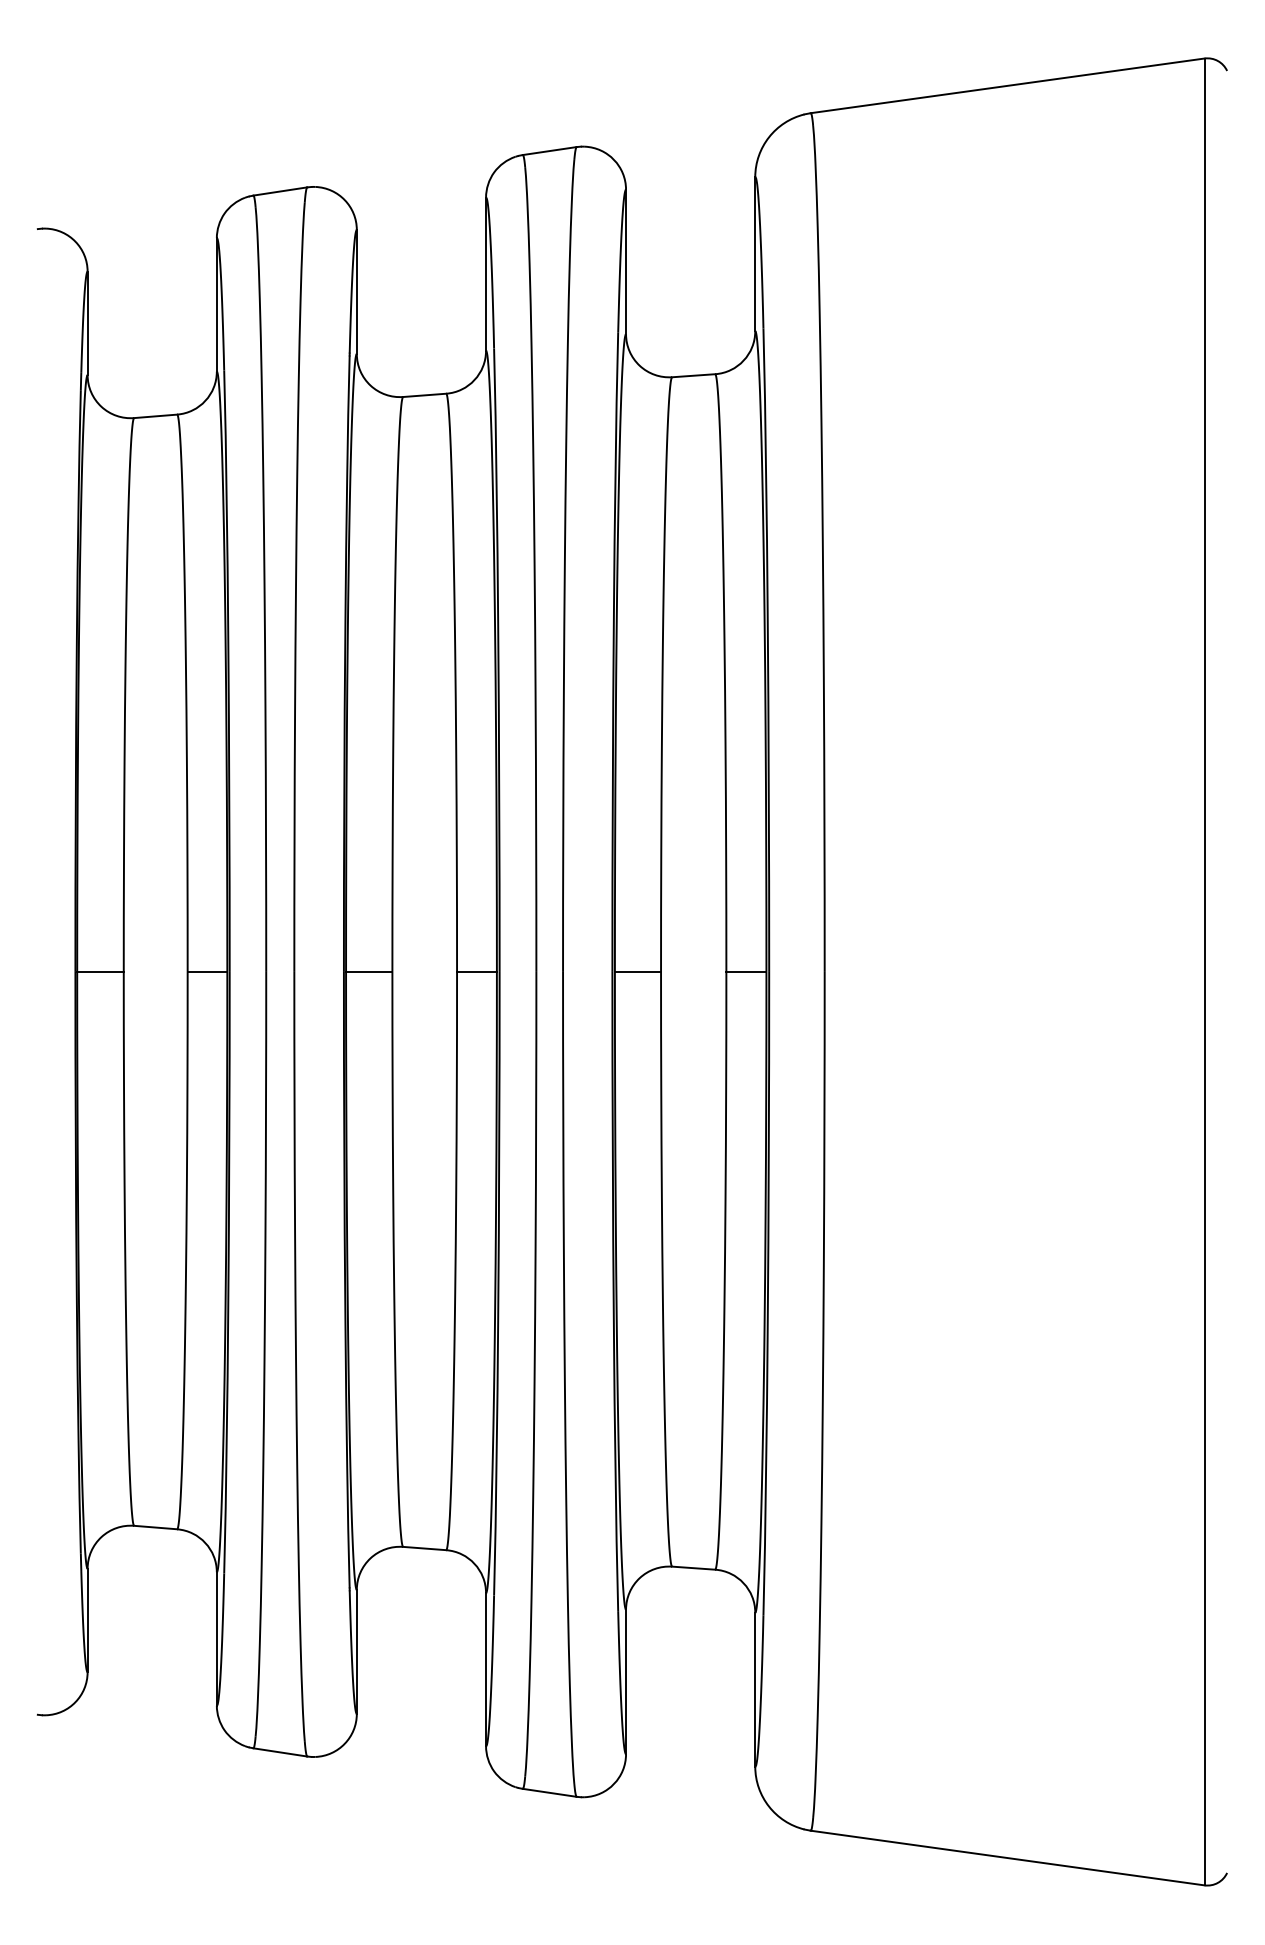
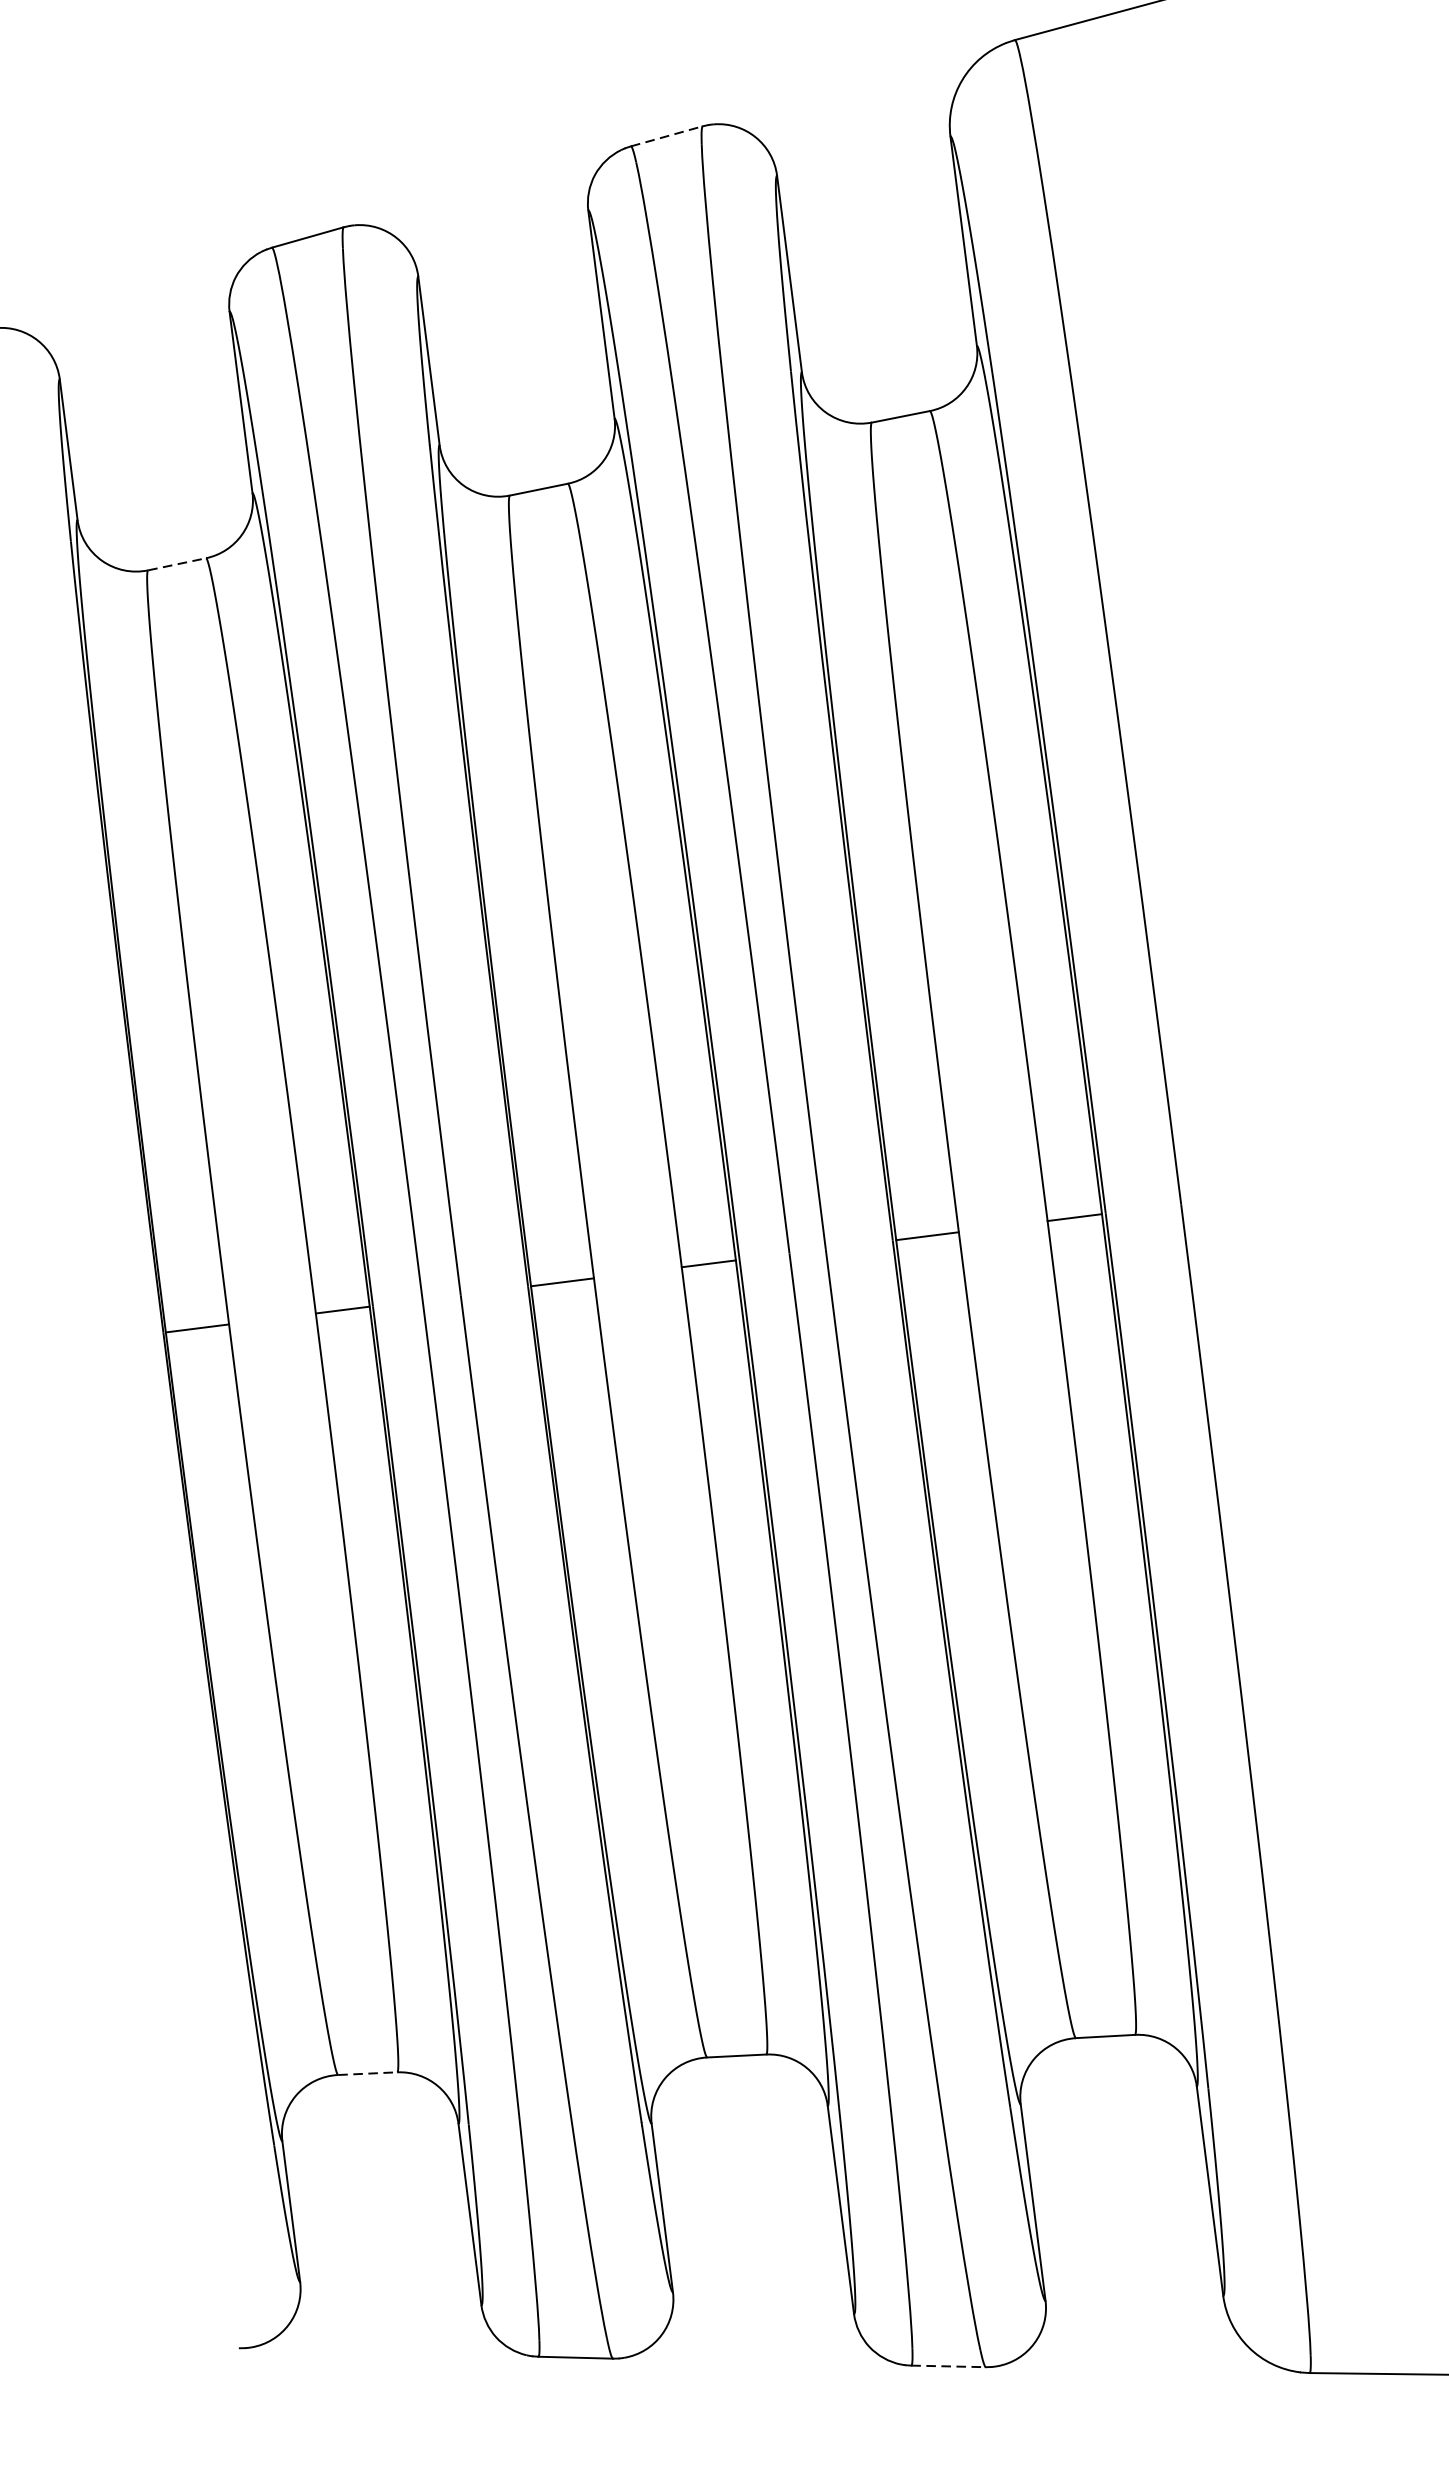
line: (550, 150) -> (667, 135), solid -> dashed
line: (155, 416) -> (176, 564), solid -> dashed
line: (155, 1527) -> (367, 2073), solid -> dashed
line: (550, 1792) -> (949, 2365), solid -> dashed

